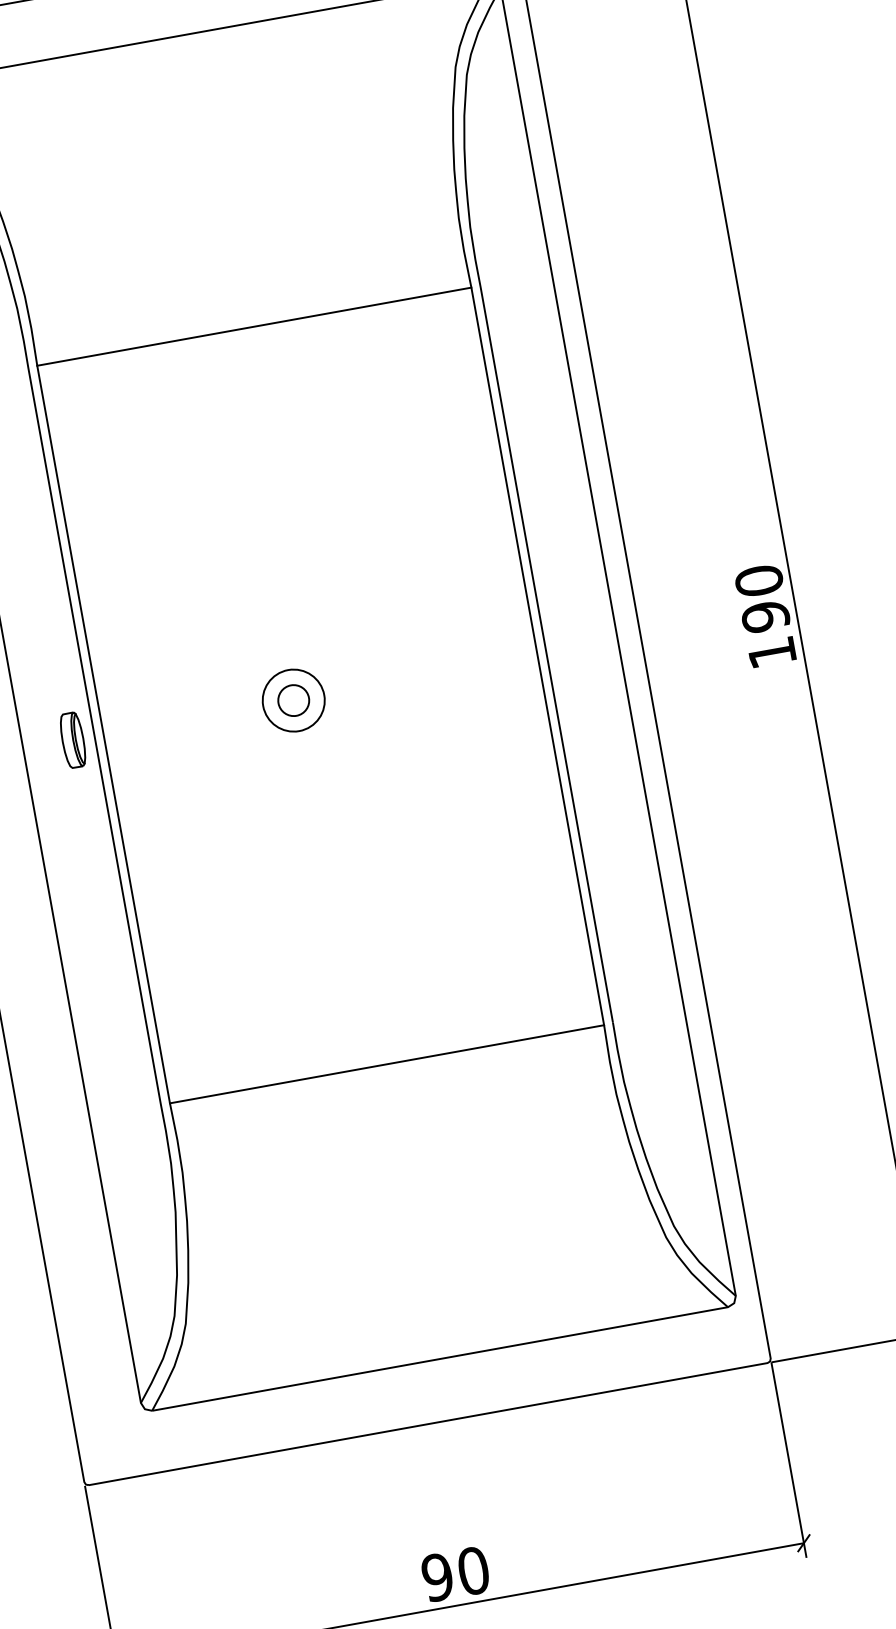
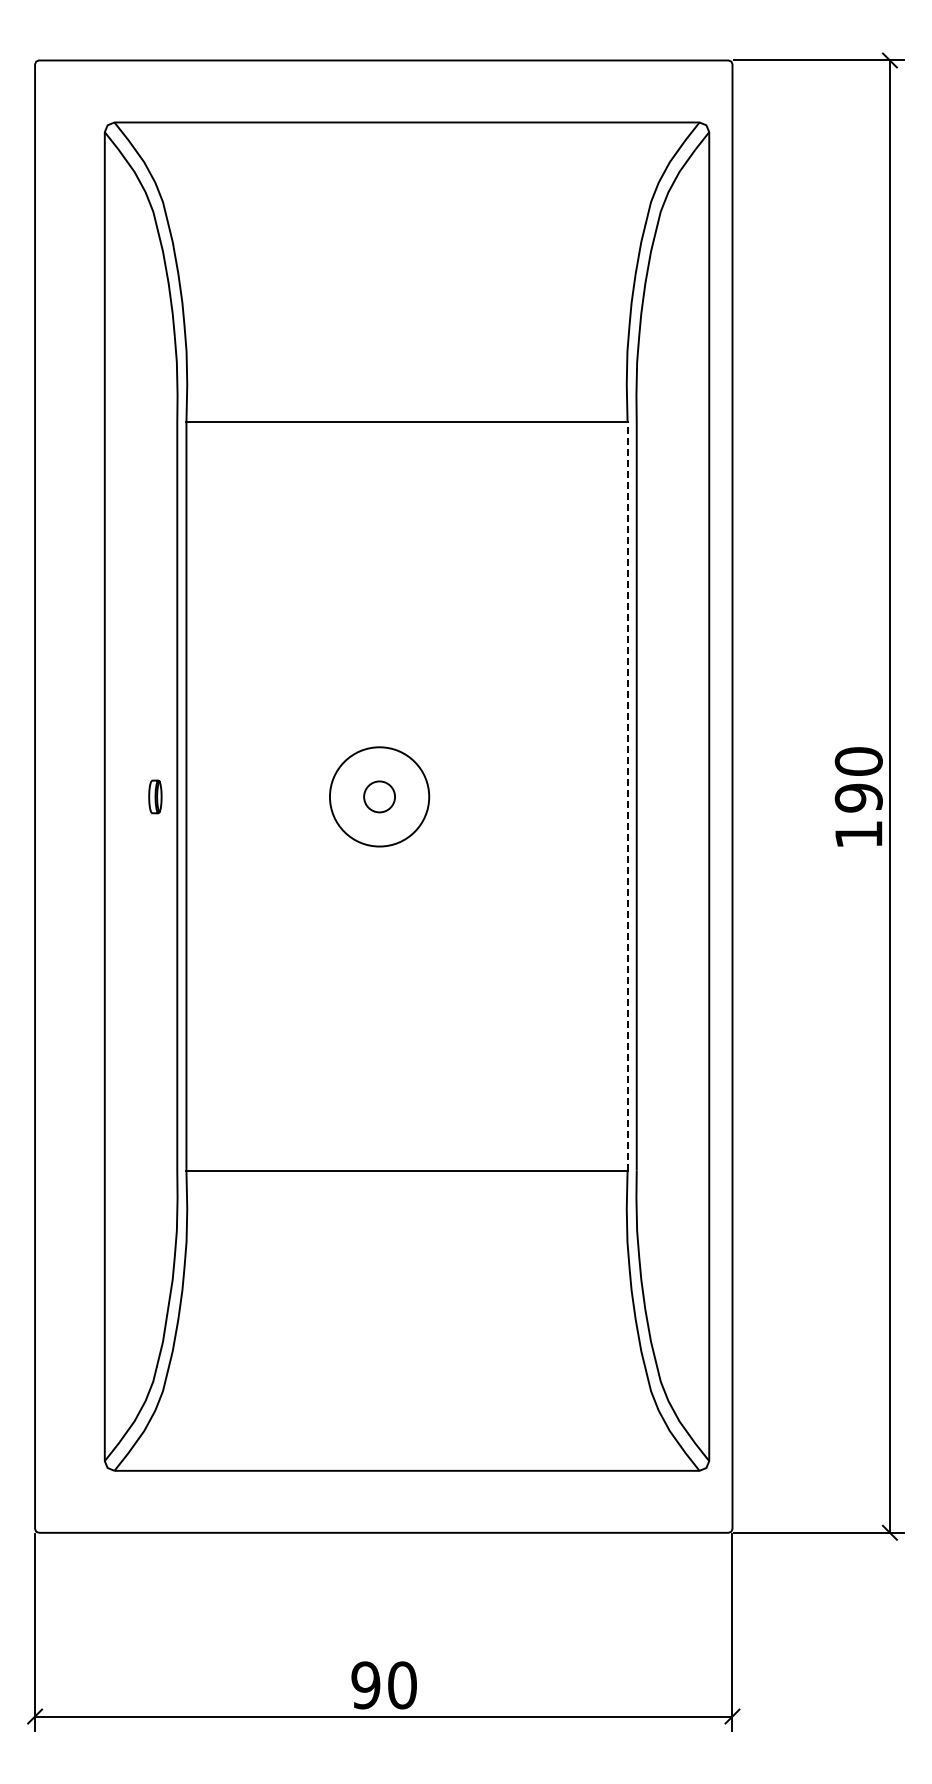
line: (537, 656) -> (627, 796), solid -> dashed
circle: (293, 700) -> (379, 796), size x1.6
part: (73, 739) -> (155, 796), size x0.6

